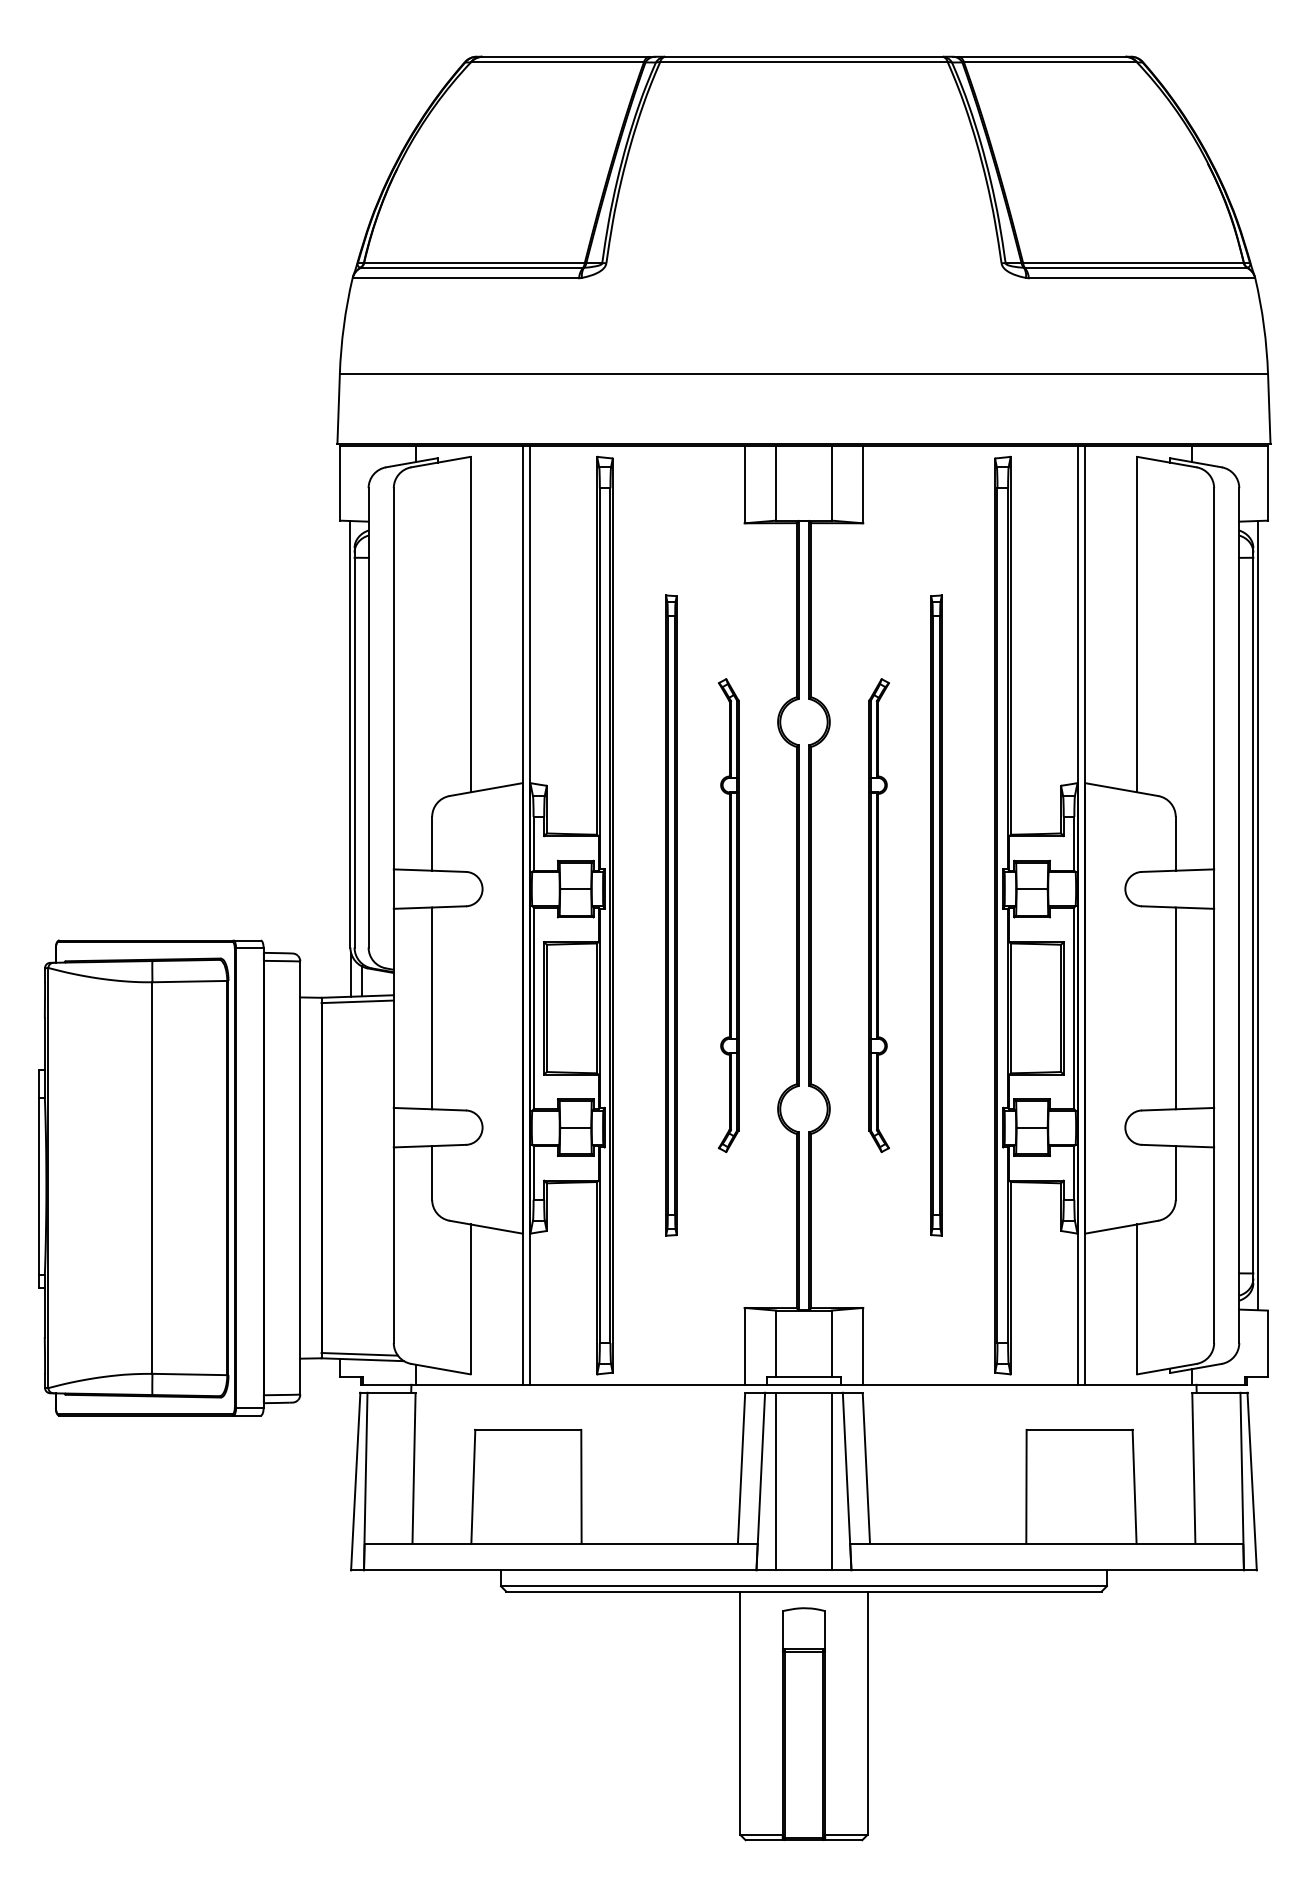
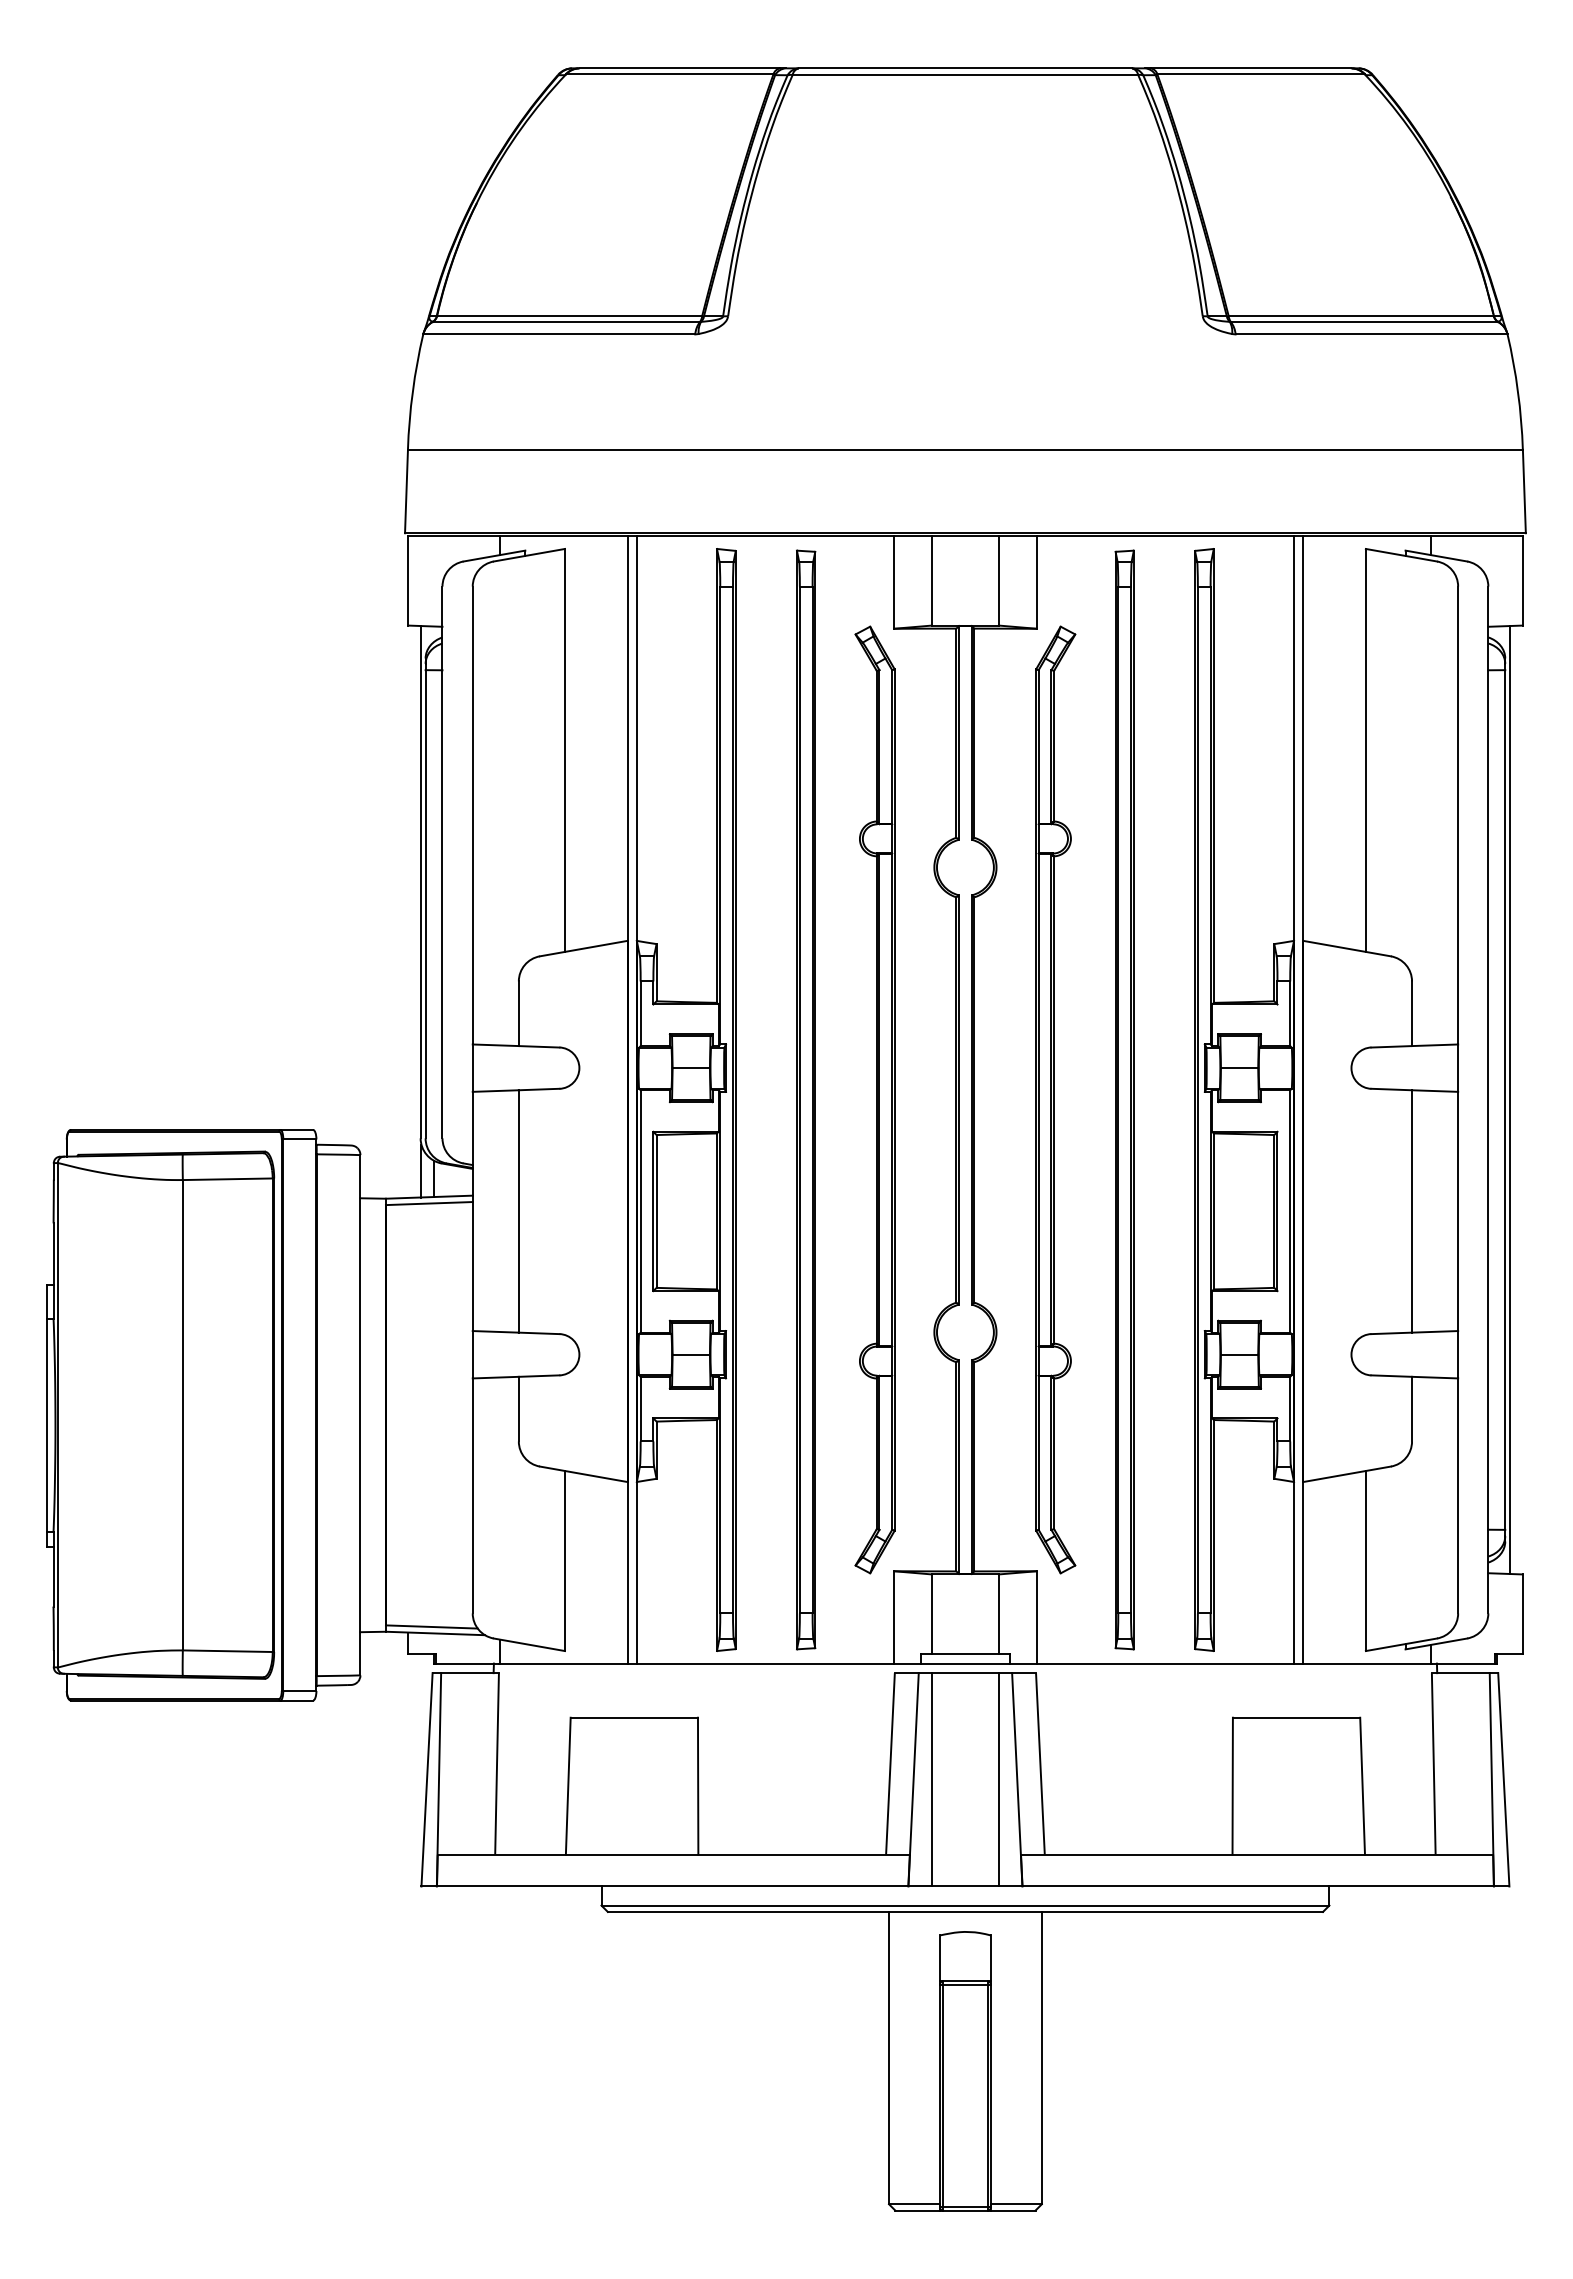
part: (671, 915) -> (806, 1099), size x1.43
part: (728, 915) -> (874, 1099), size x1.67
part: (878, 915) -> (1055, 1099), size x1.67
part: (936, 915) -> (1124, 1099), size x1.43

